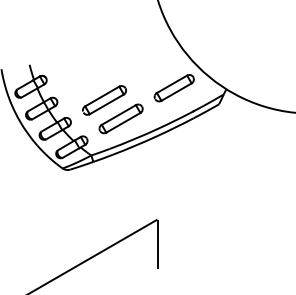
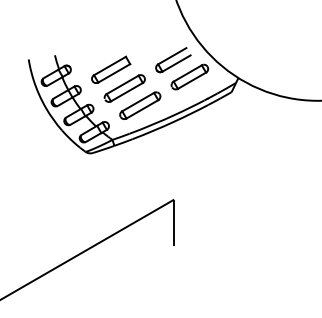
part: (156, 70) -> (173, 60), added
part: (90, 80) -> (111, 69), added

